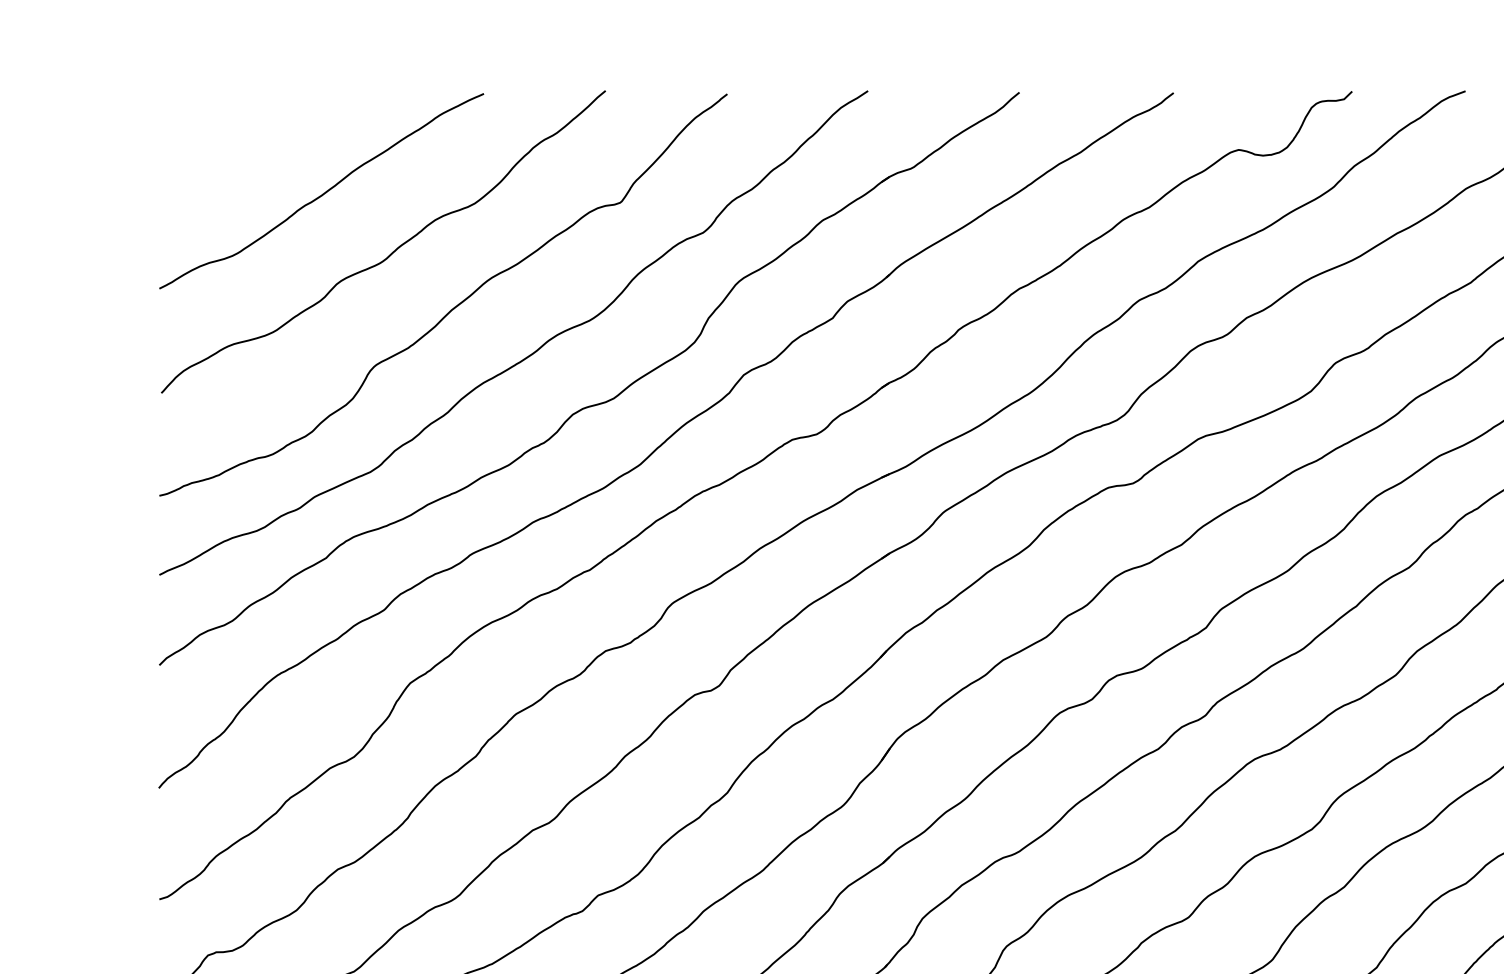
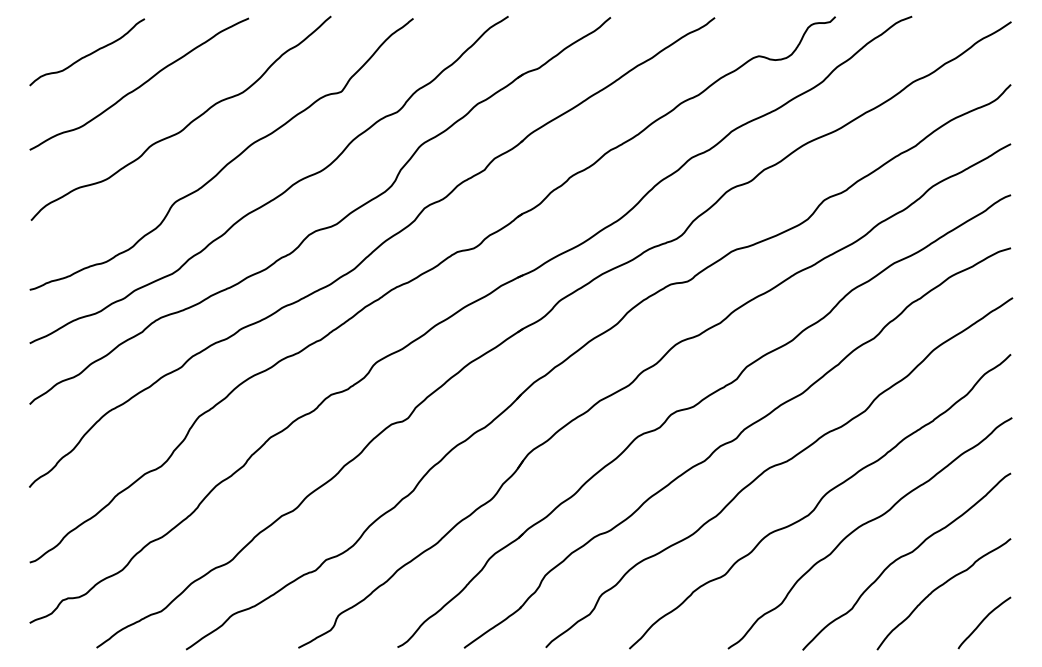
curve: (244, 147) -> (87, 54), added

